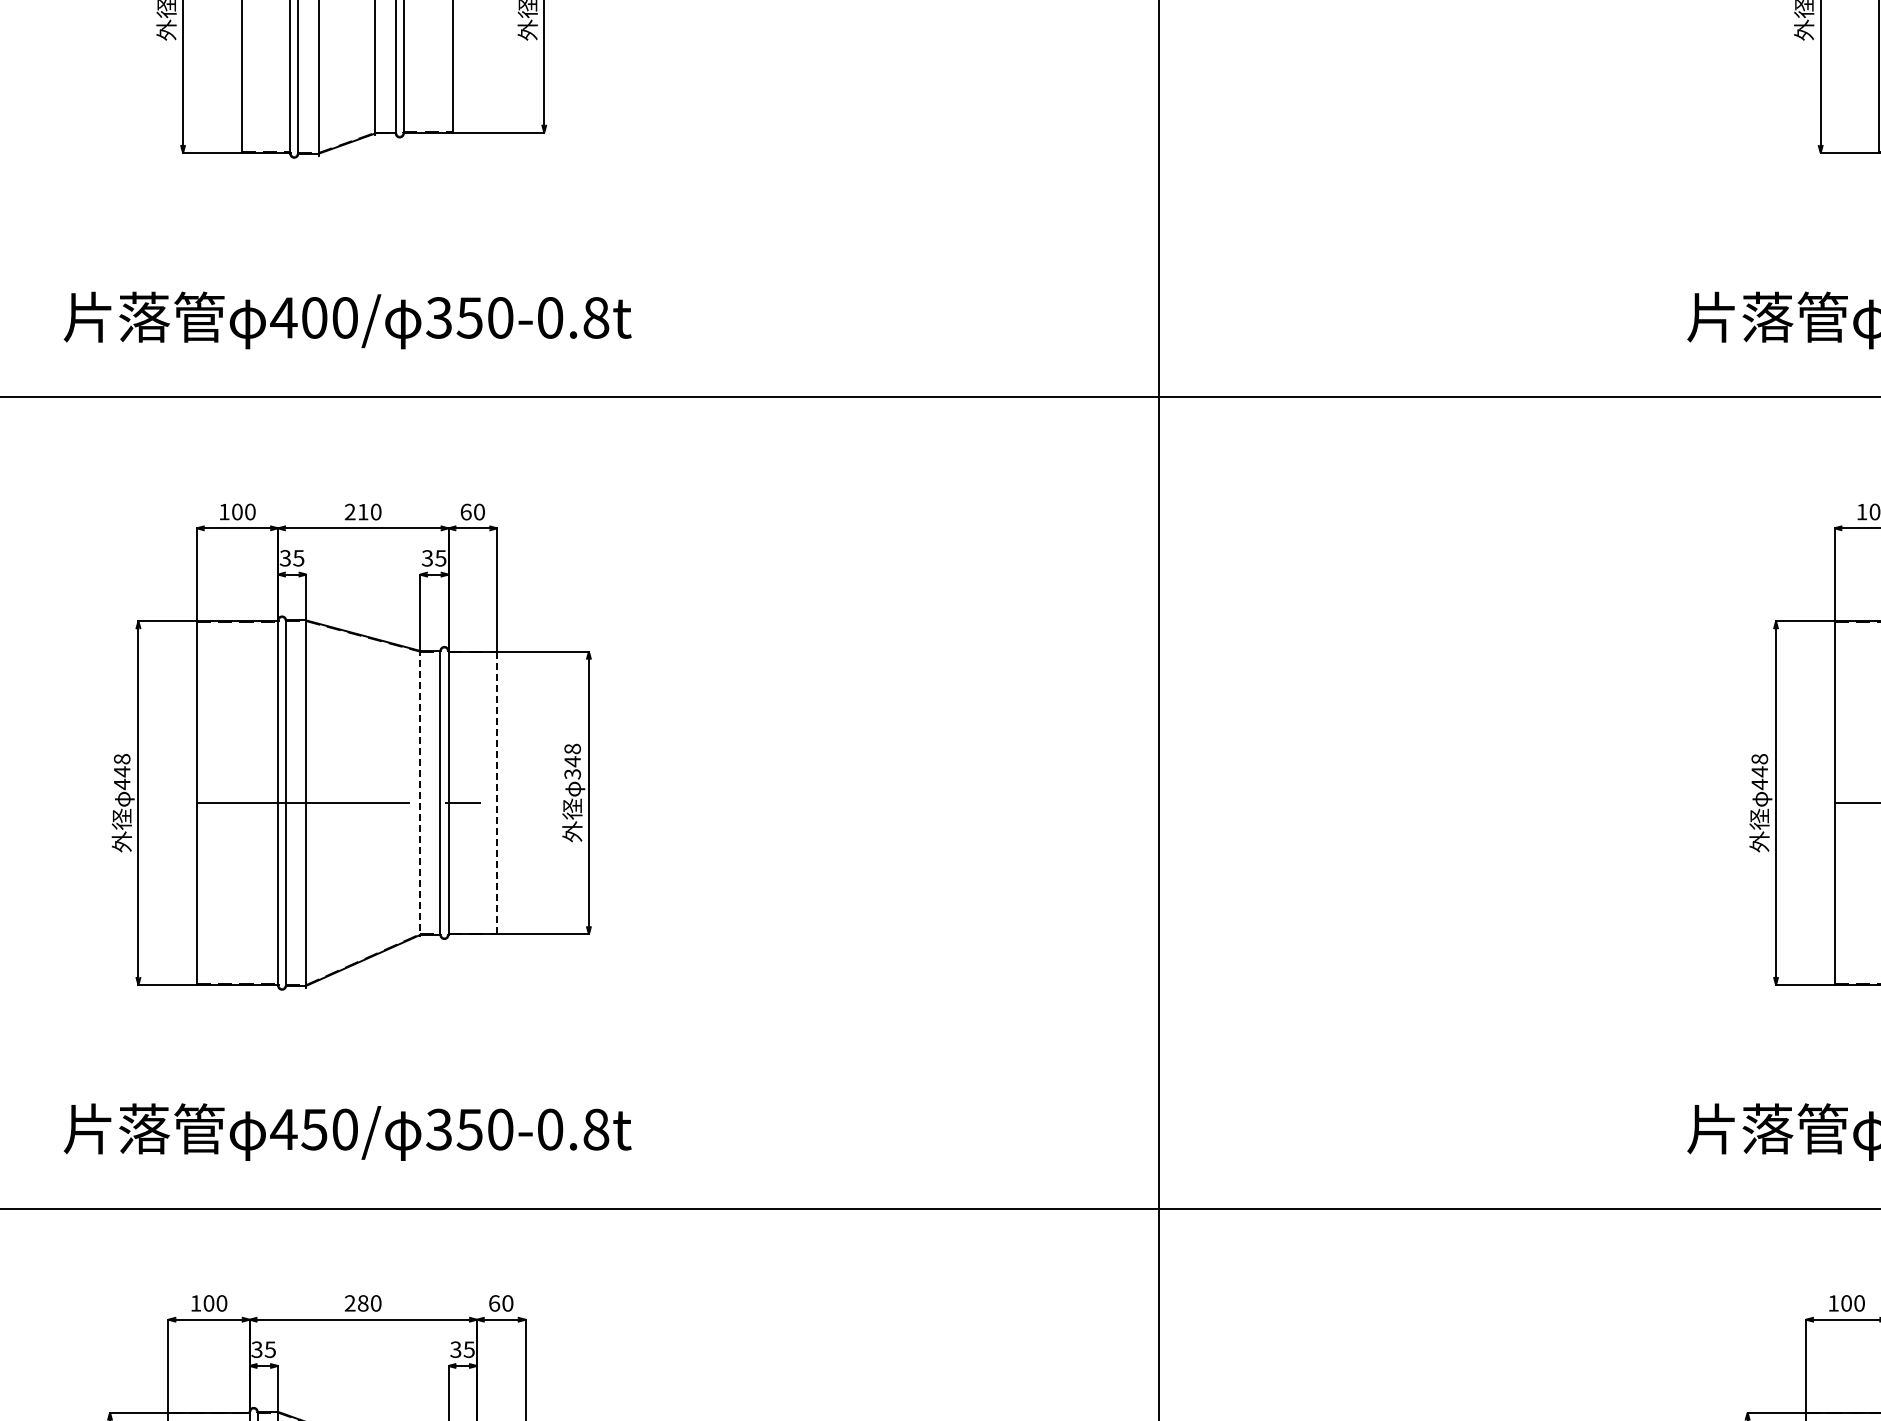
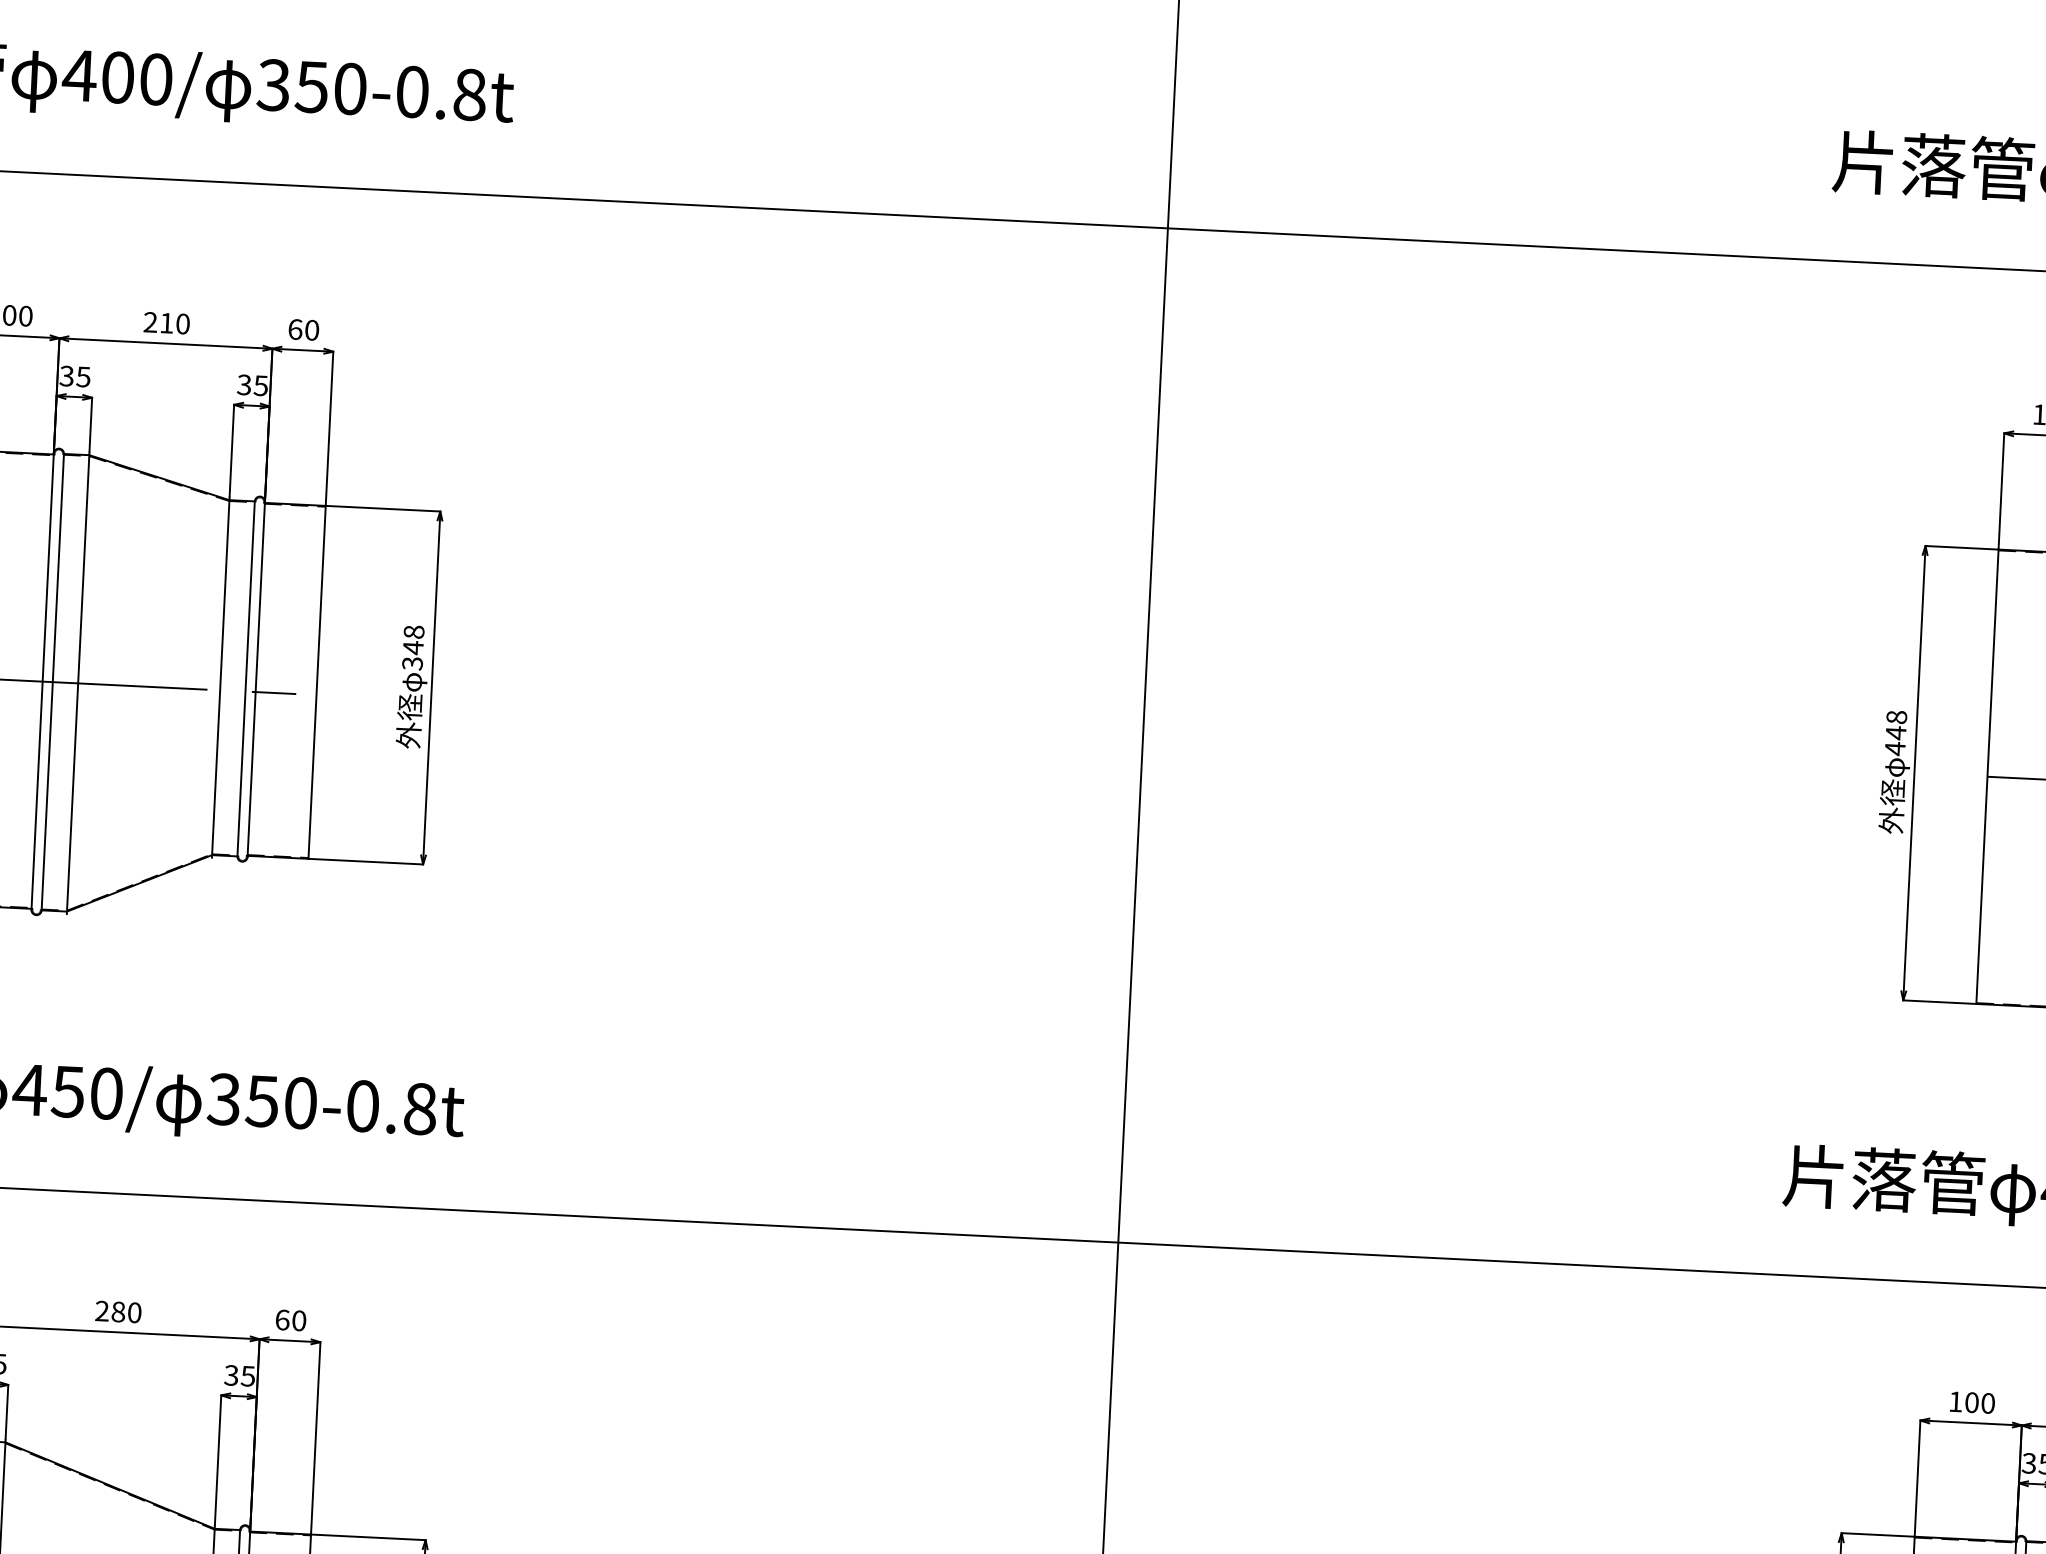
line: (420, 793) -> (221, 678), dashed -> solid
line: (497, 793) -> (317, 683), dashed -> solid

